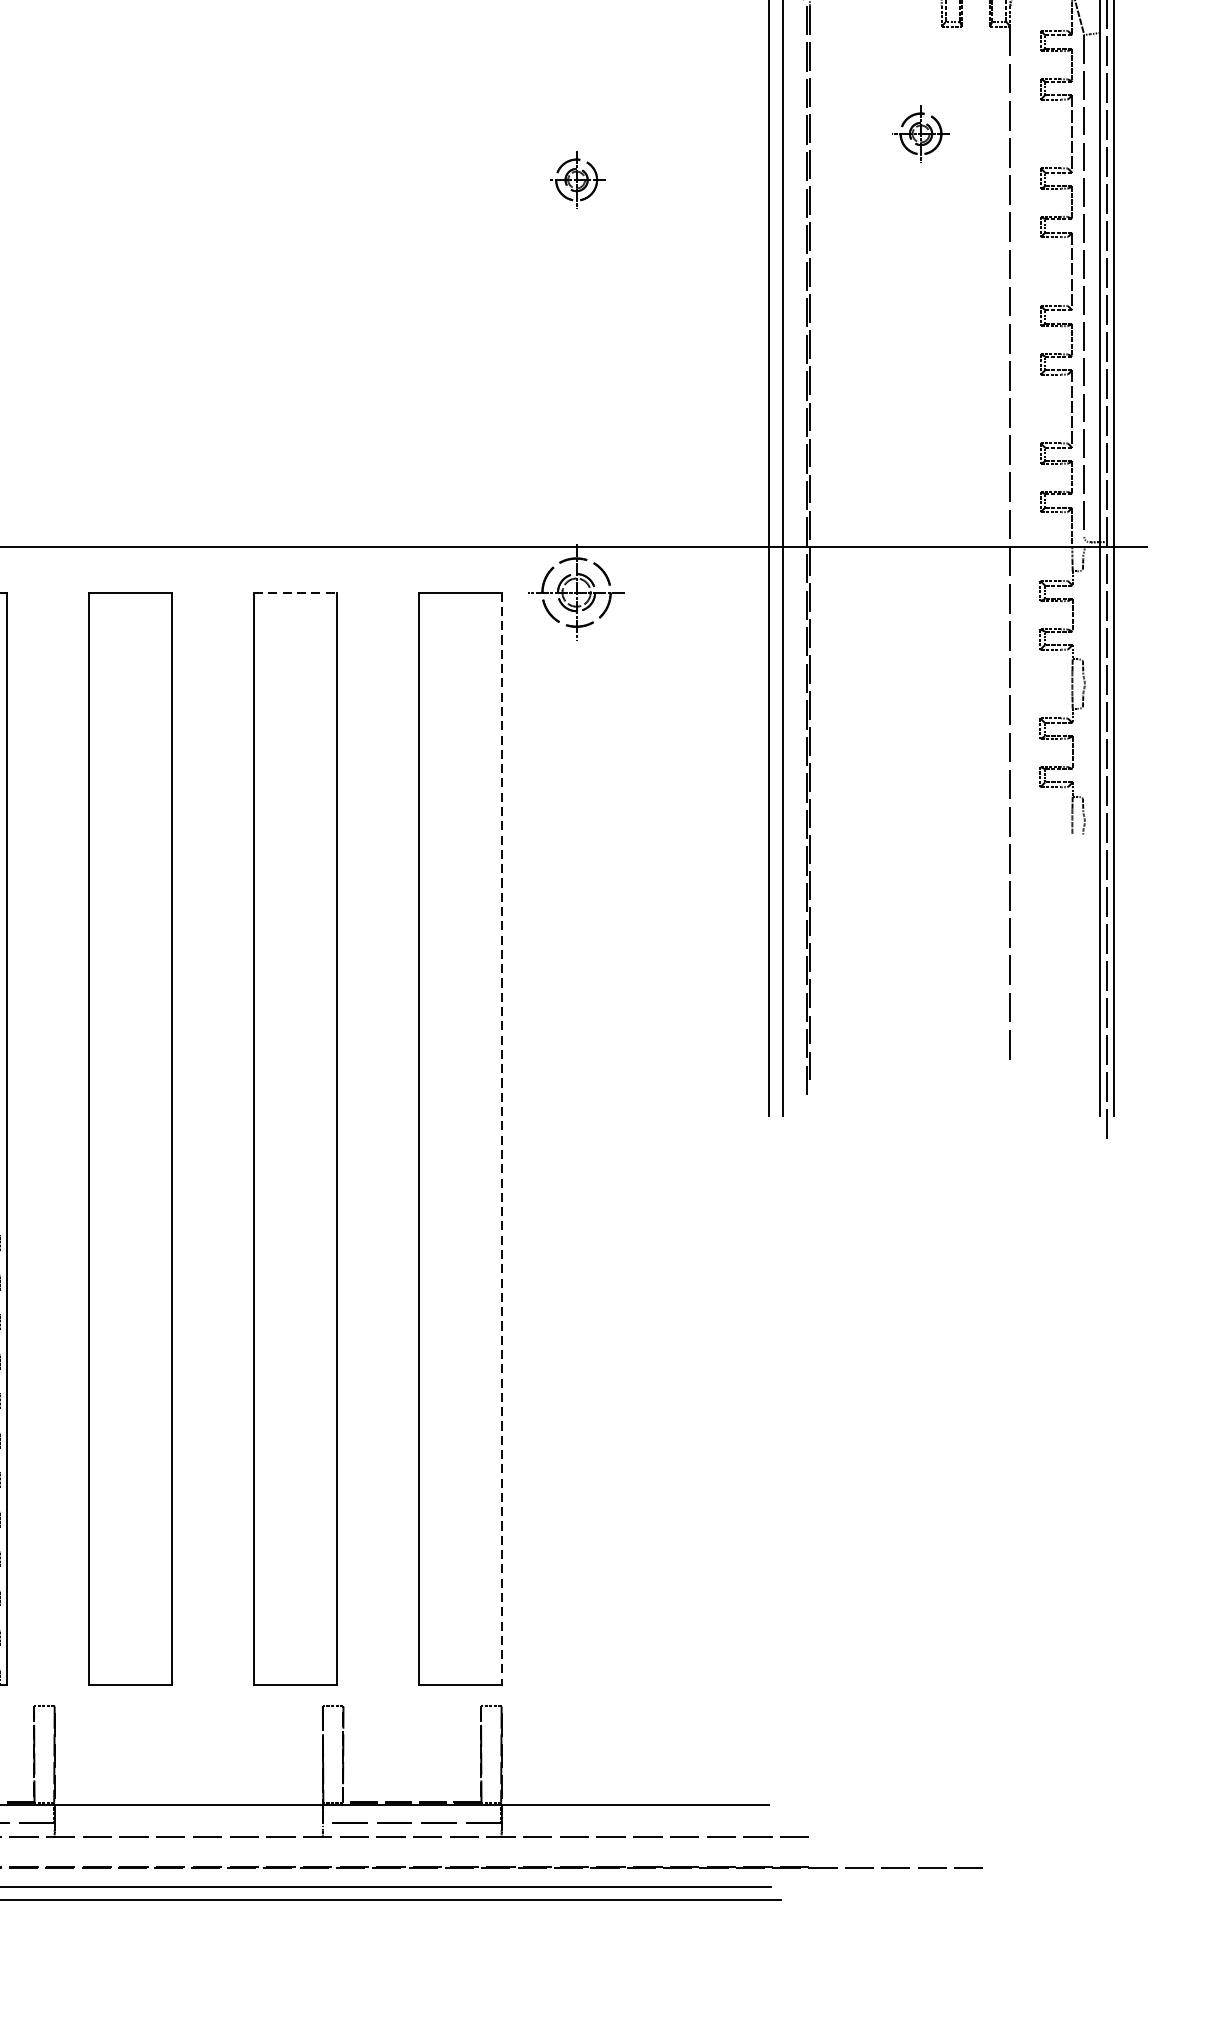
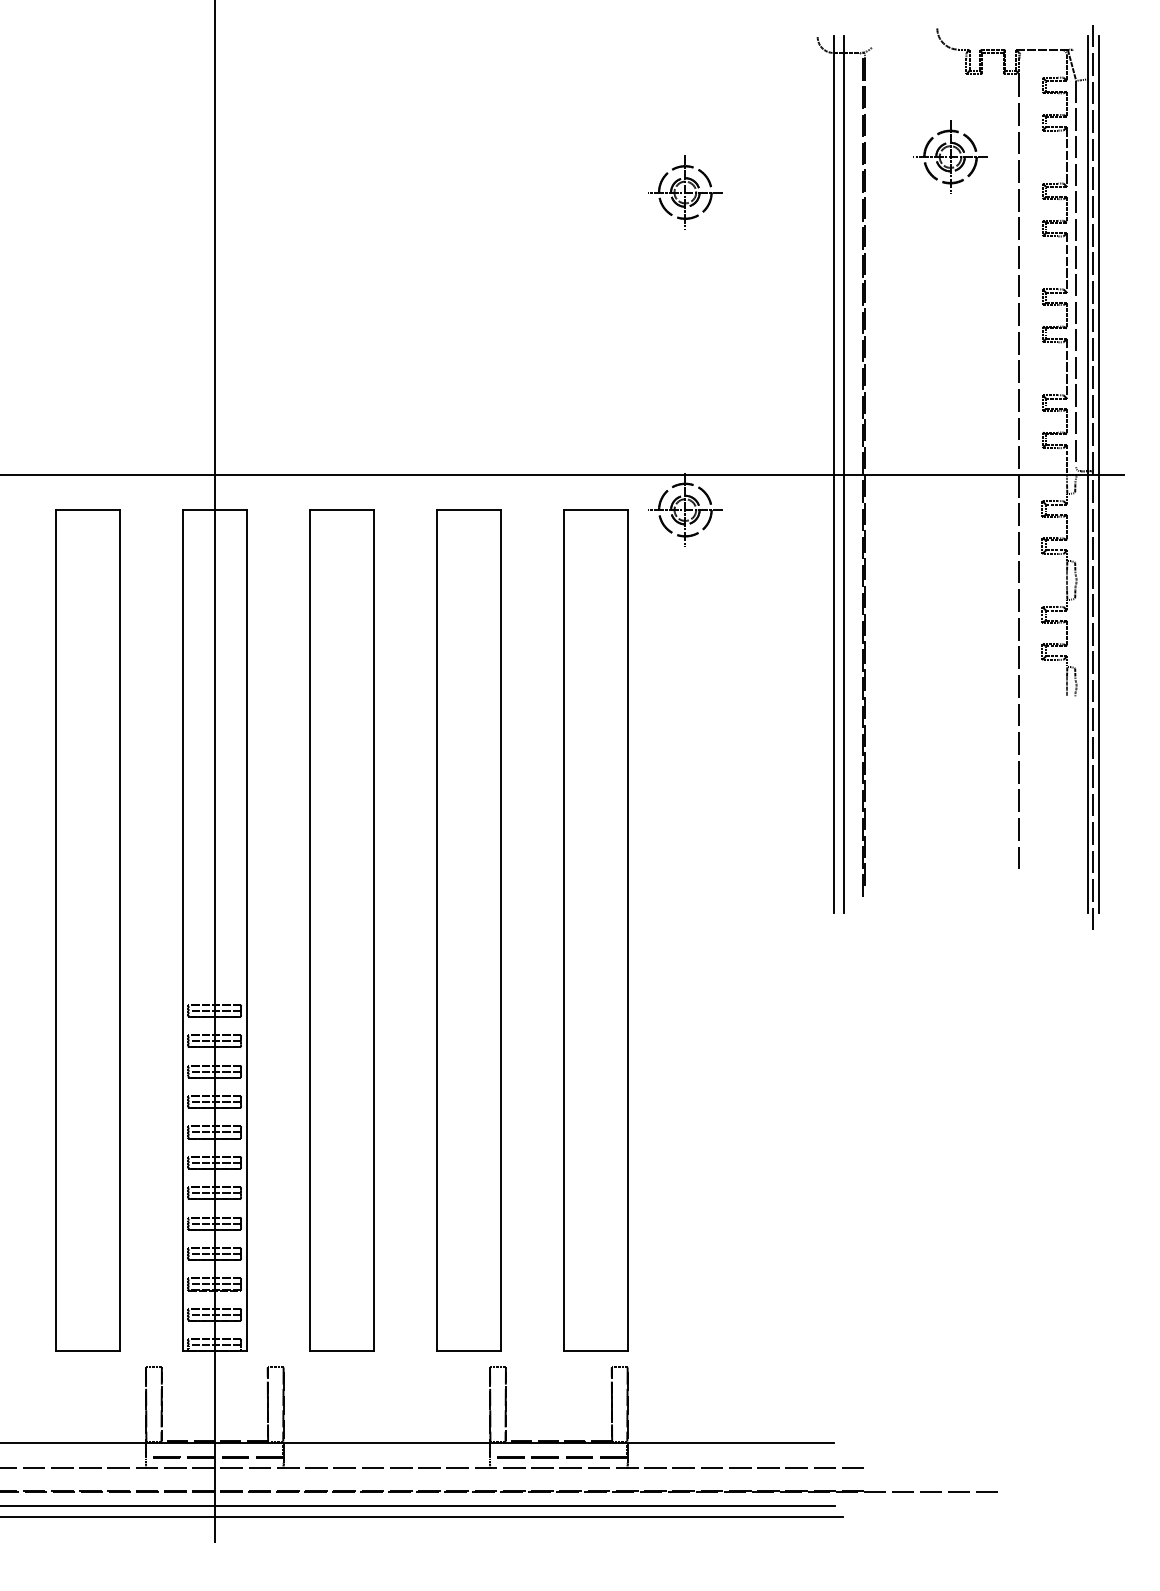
part: (921, 133) -> (950, 156), size x1.67
part: (576, 180) -> (685, 192), size x1.67
line: (294, 593) -> (468, 510), dashed -> solid
line: (501, 1138) -> (627, 930), dashed -> solid

